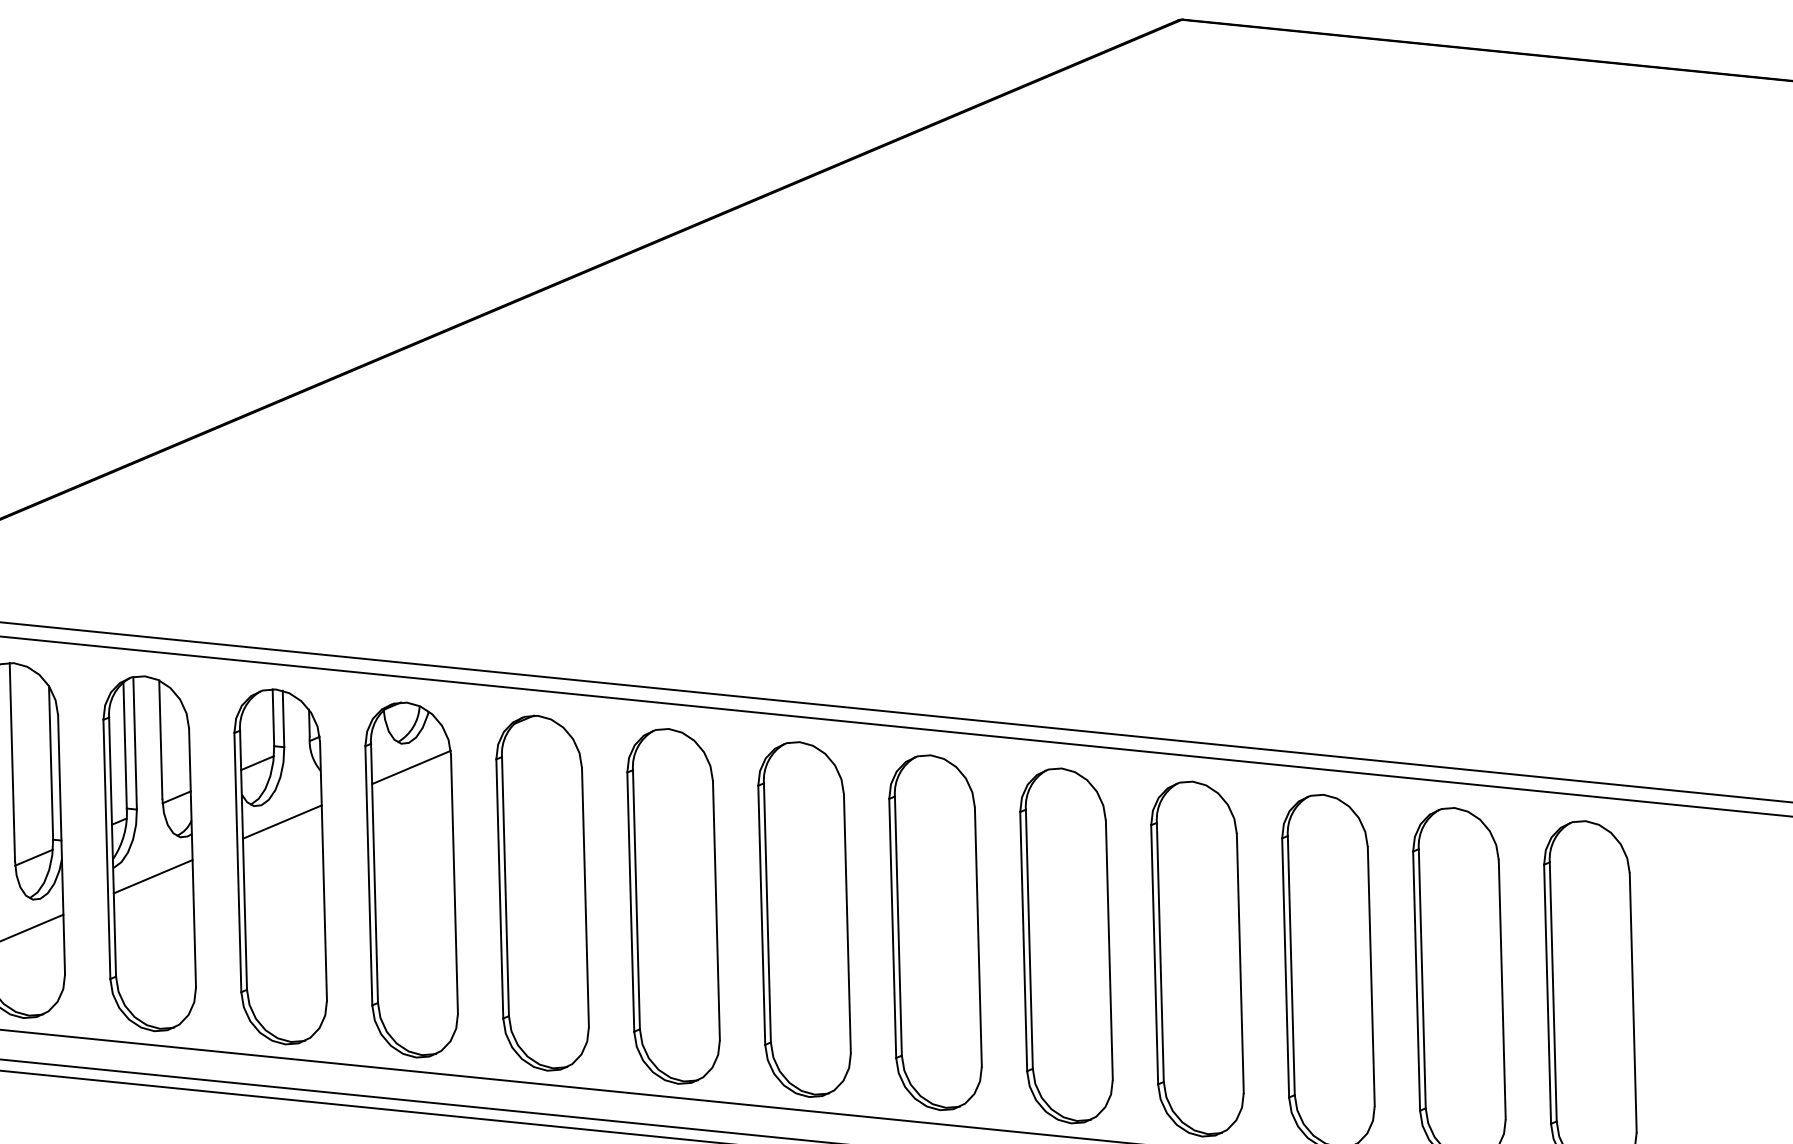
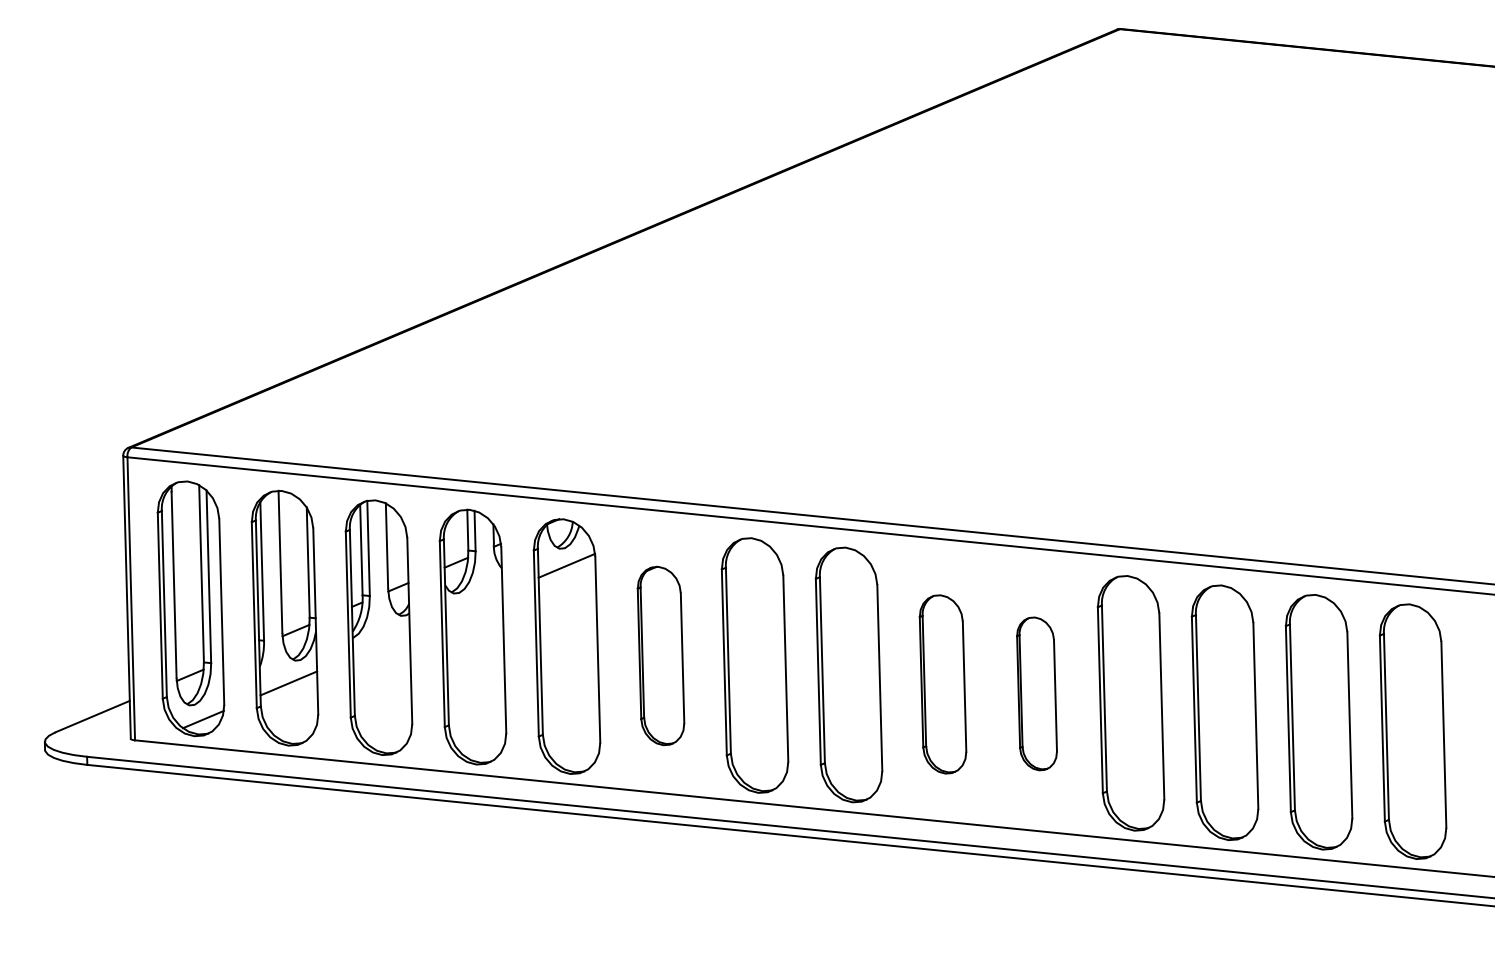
line: (281, 821) -> (473, 604), removed
line: (153, 877) -> (381, 644), removed
part: (541, 892) -> (660, 655), size x0.7
part: (934, 932) -> (942, 684), size x0.7
part: (1065, 945) -> (1036, 693), size x0.6

